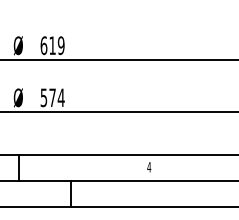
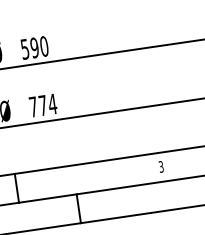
text: (52, 45) -> (34, 47), 619 -> 590
text: (43, 97) -> (32, 106), 574 -> 774
text: (149, 167) -> (161, 167), 4 -> 3

